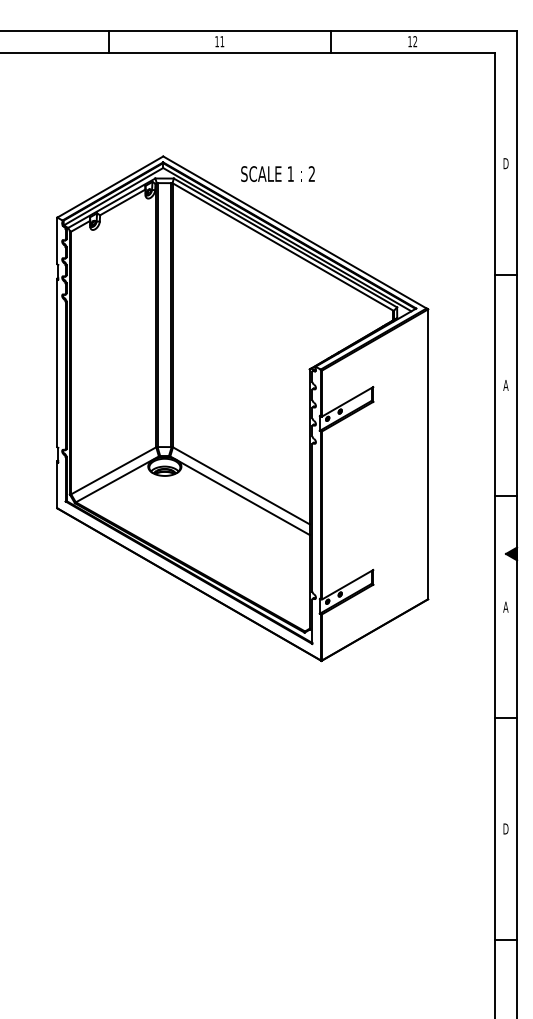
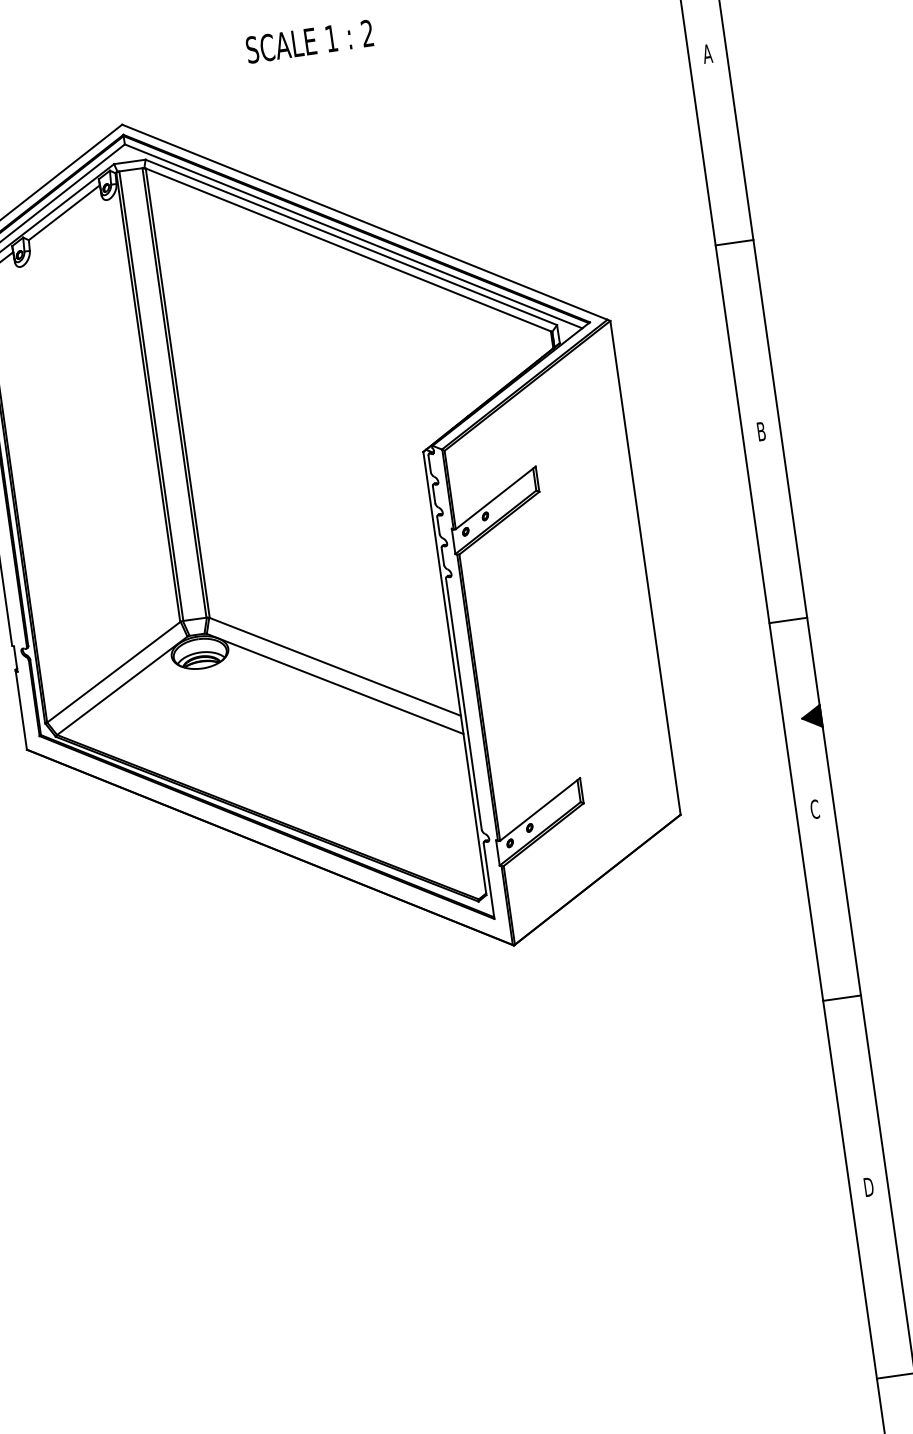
text: (505, 163) -> (706, 53), D -> A
text: (277, 173) -> (308, 40), moved
text: (505, 384) -> (760, 430), A -> B
text: (505, 606) -> (814, 808), A -> C

